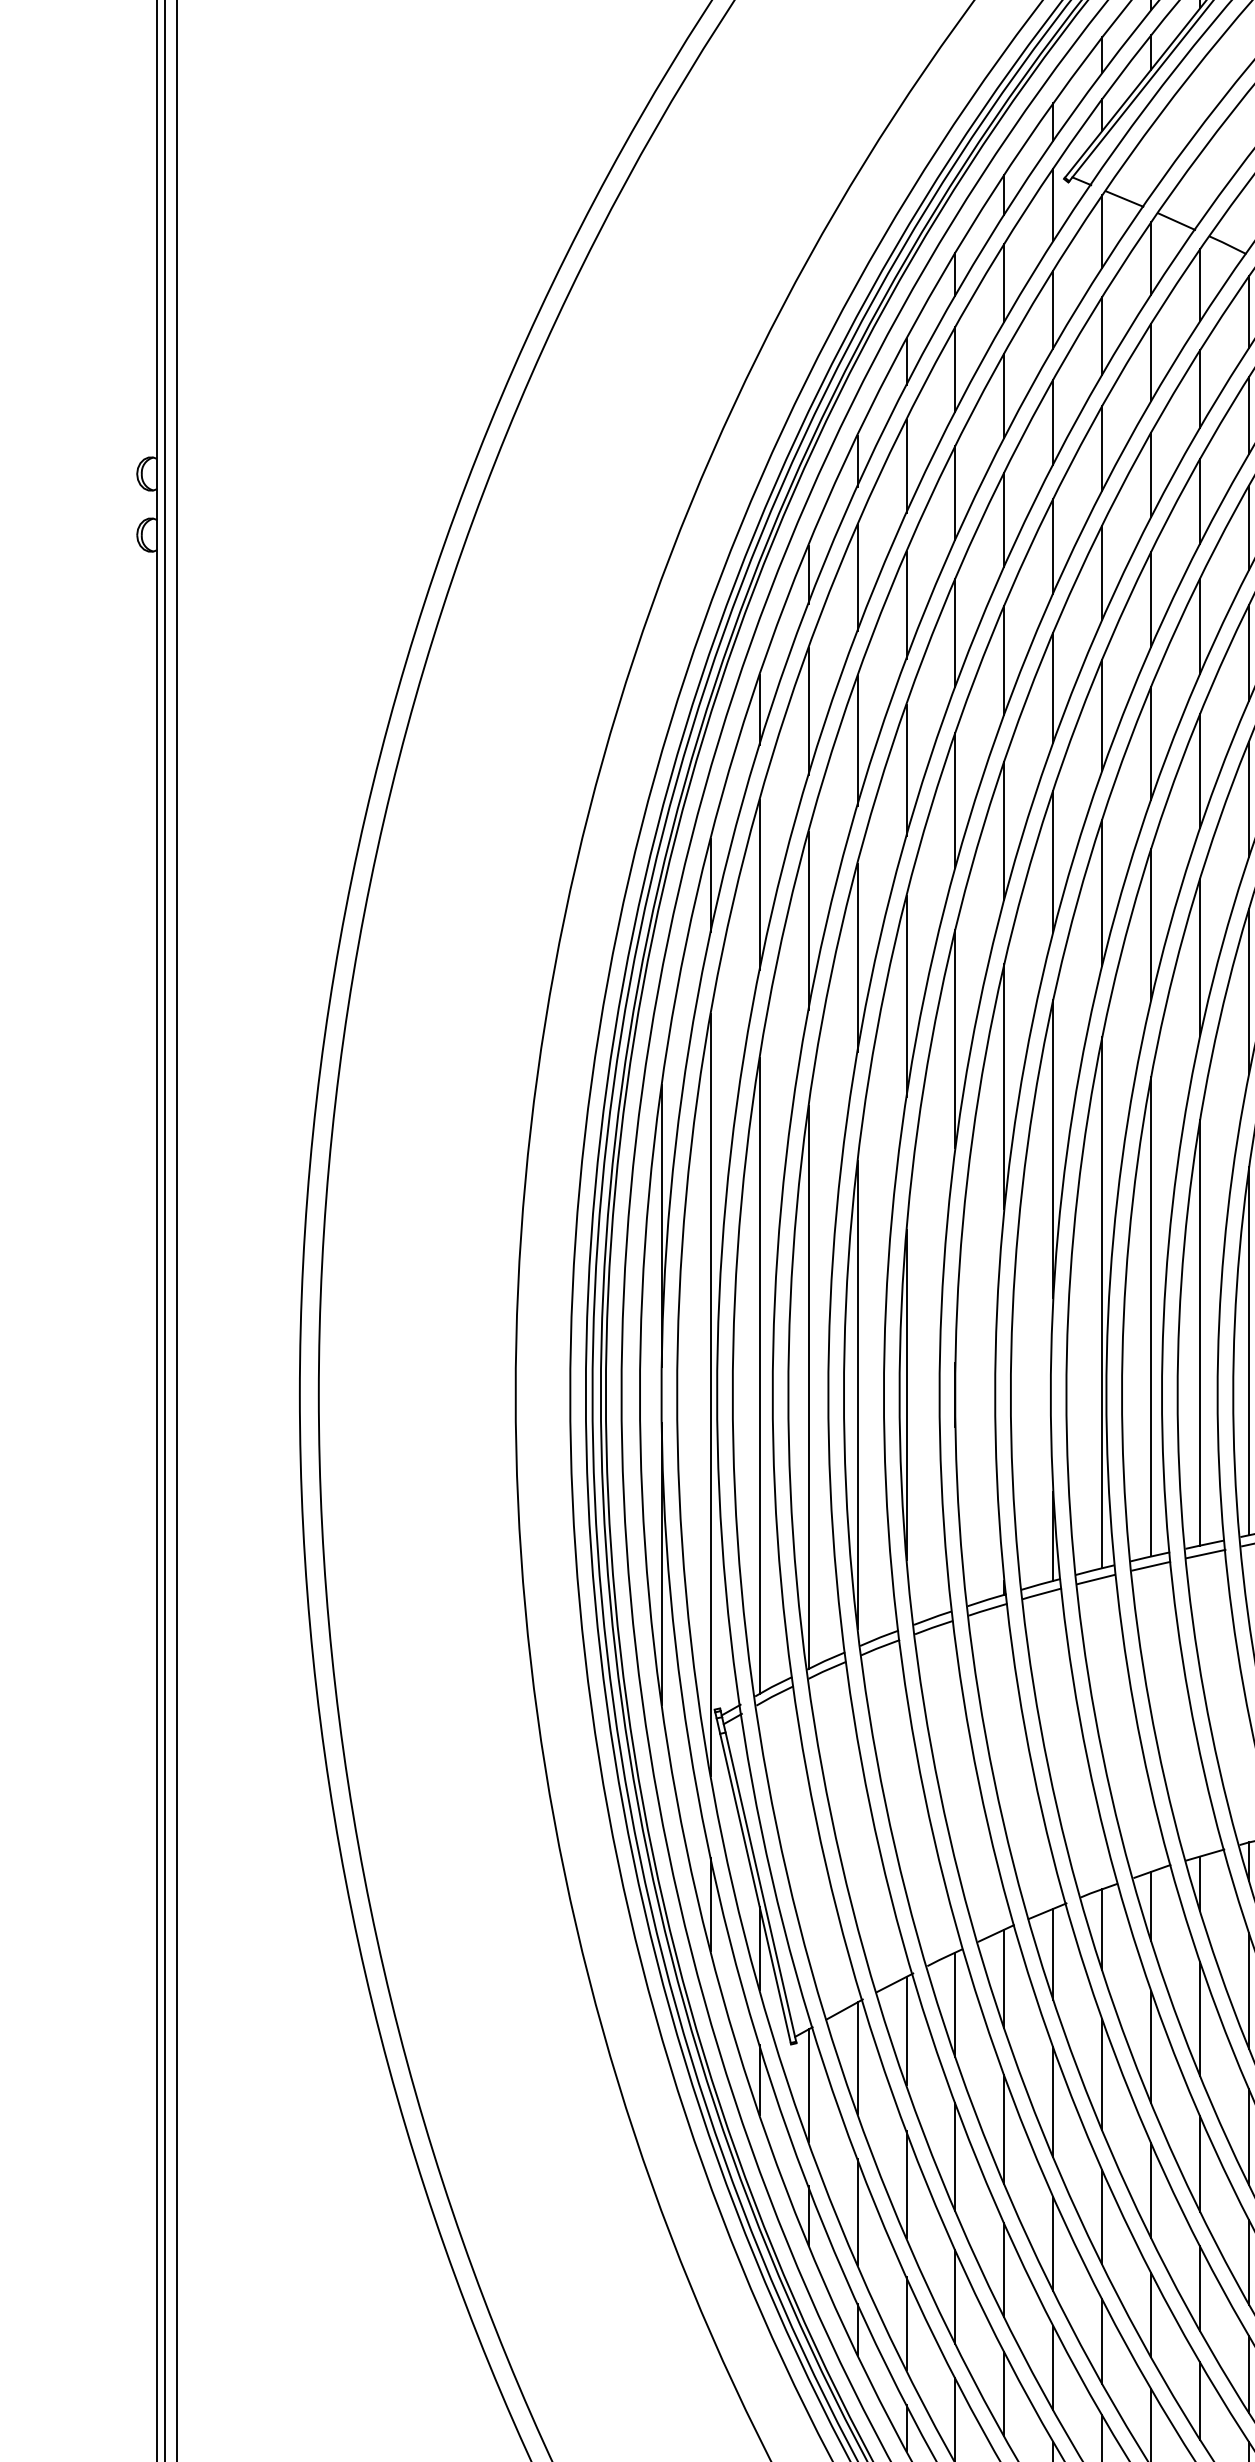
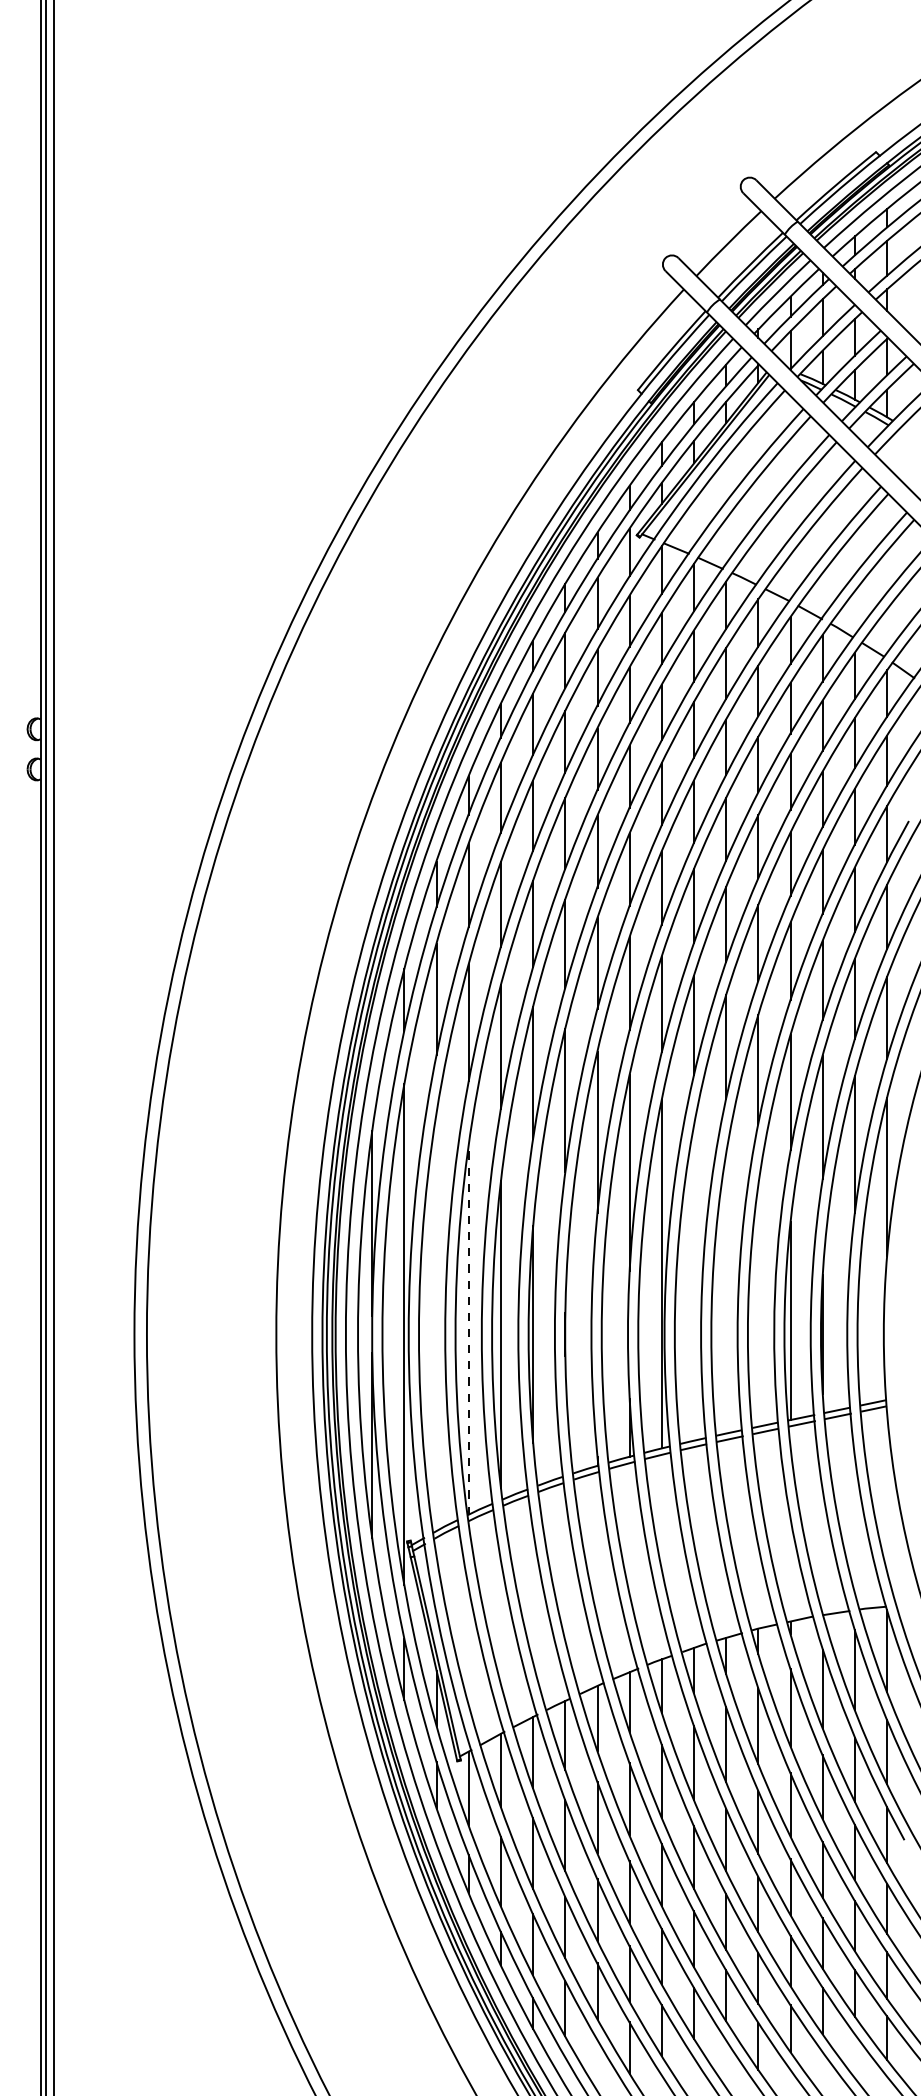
line: (1151, 1315) -> (694, 1282), removed
line: (1200, 1332) -> (726, 1293), removed
line: (1249, 1350) -> (758, 1305), removed
line: (759, 1375) -> (436, 1321), removed
line: (808, 1387) -> (468, 1329), solid -> dashed

